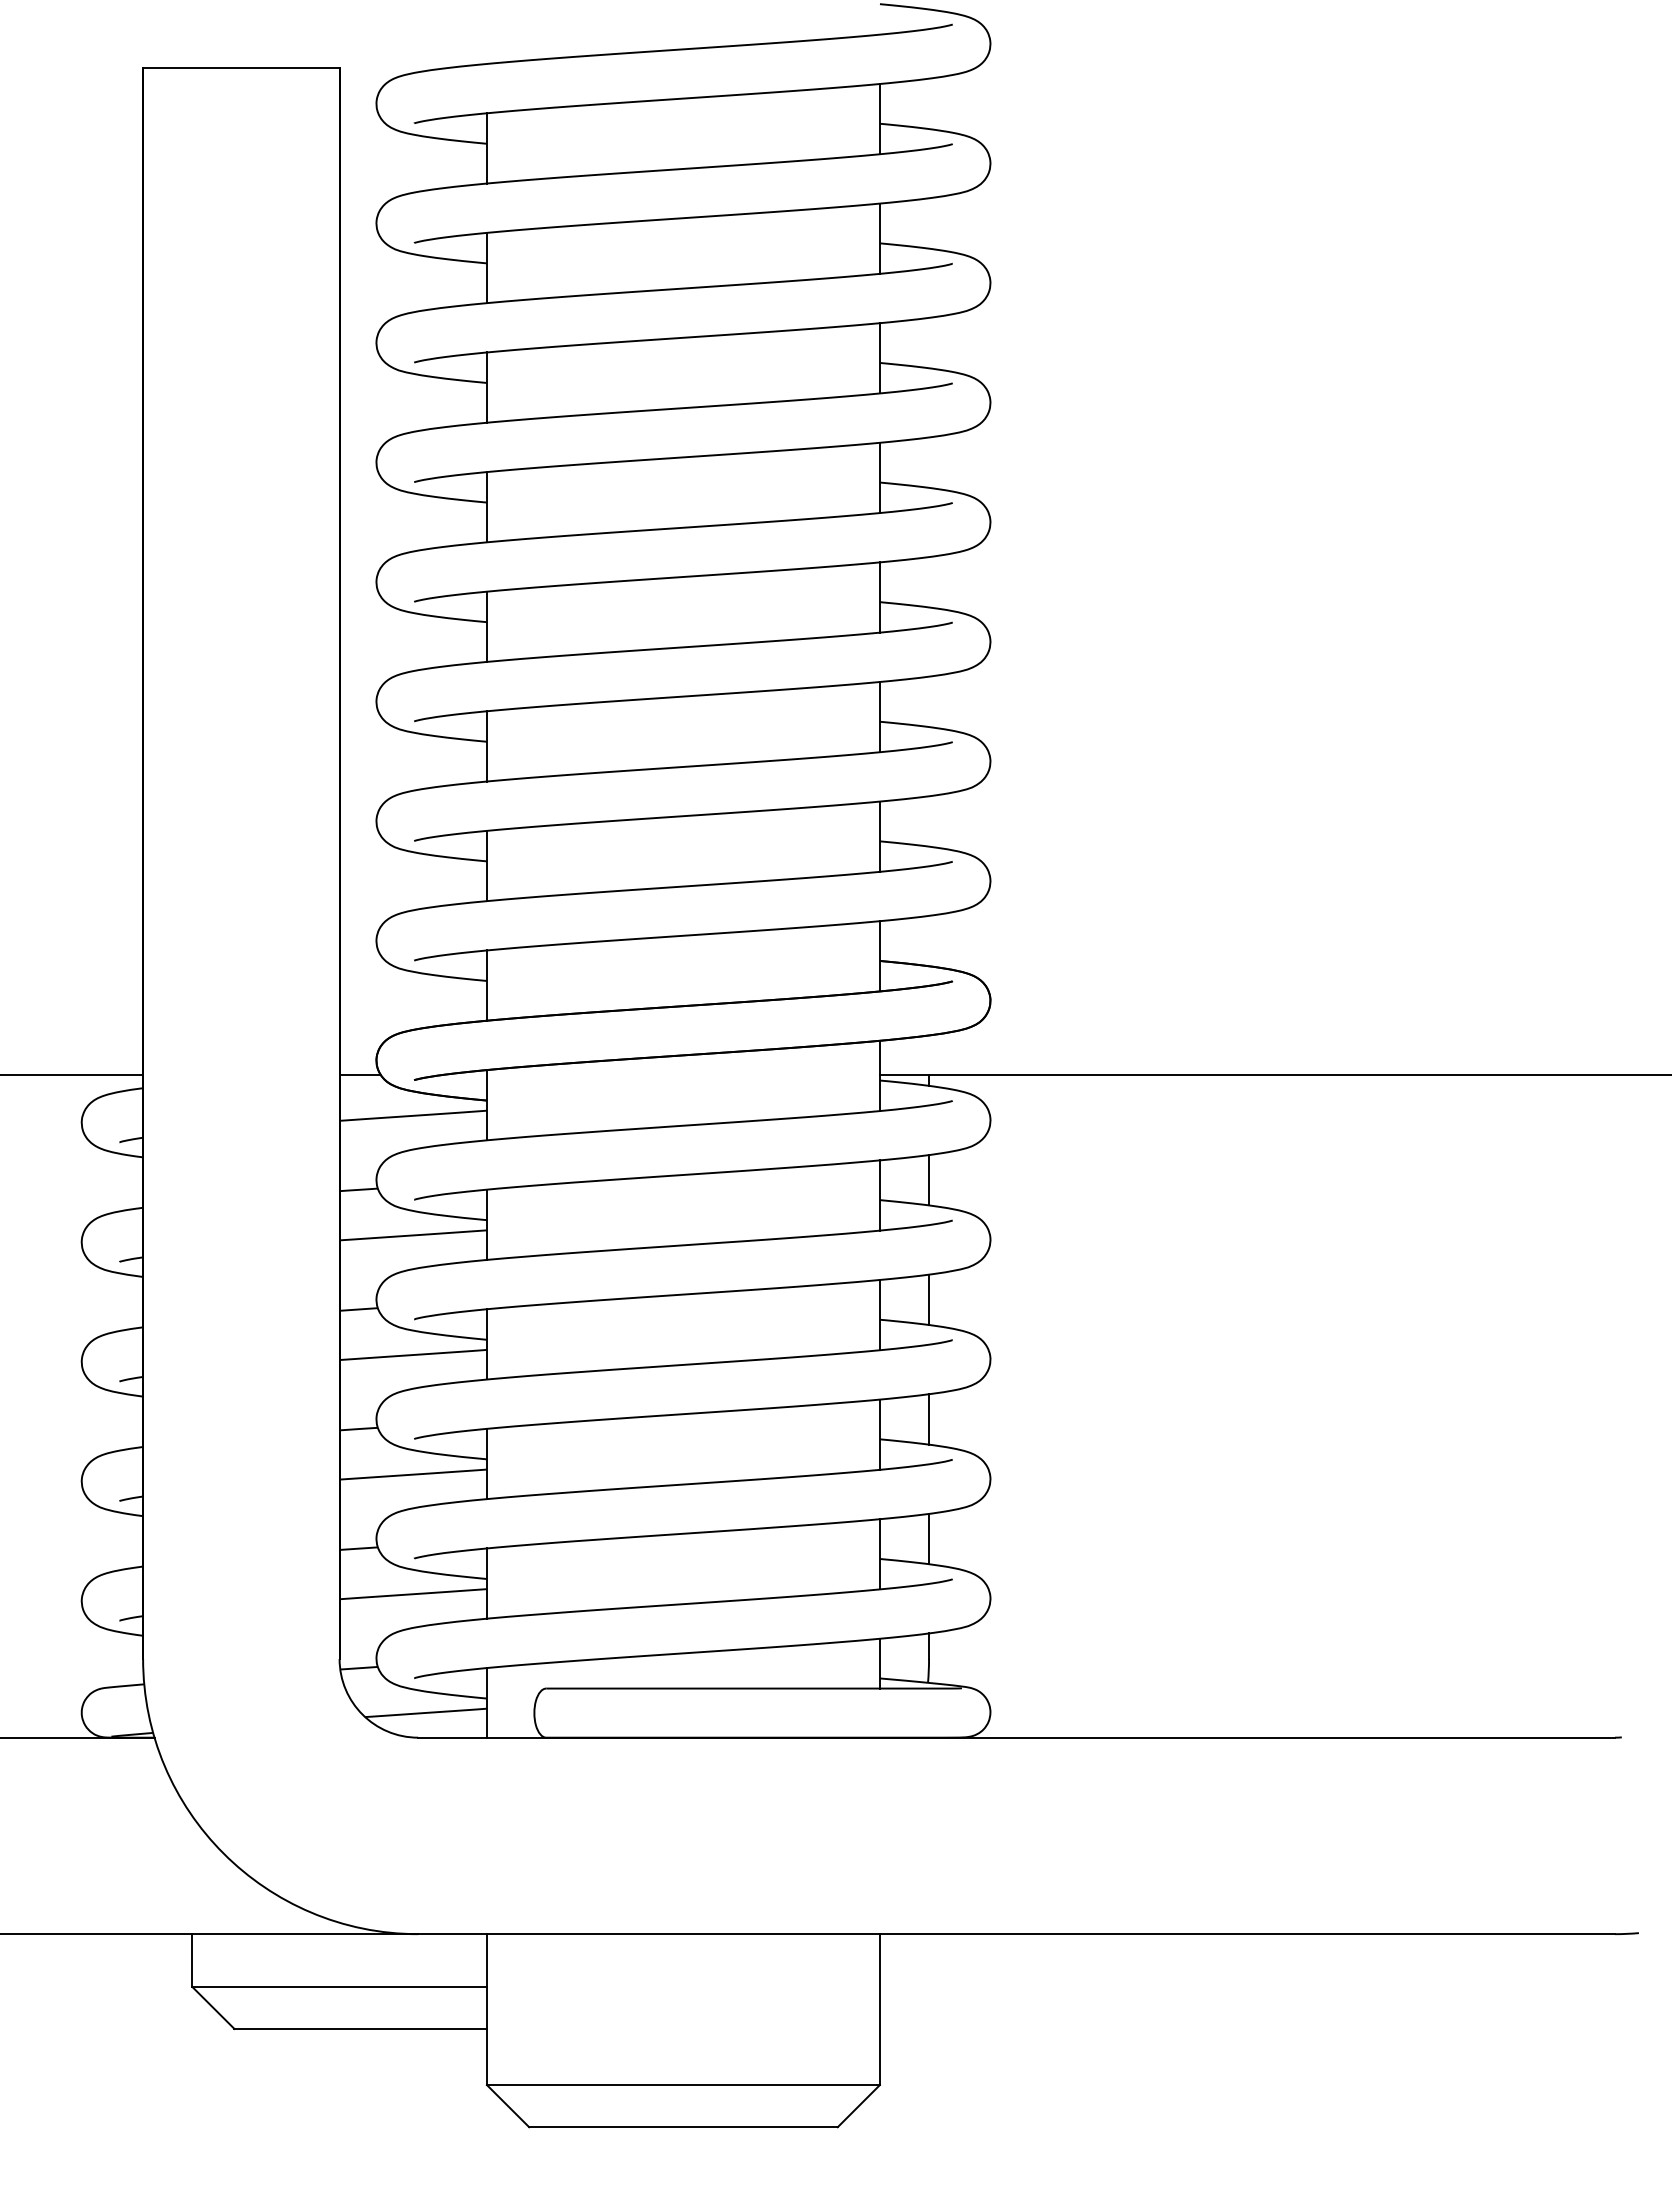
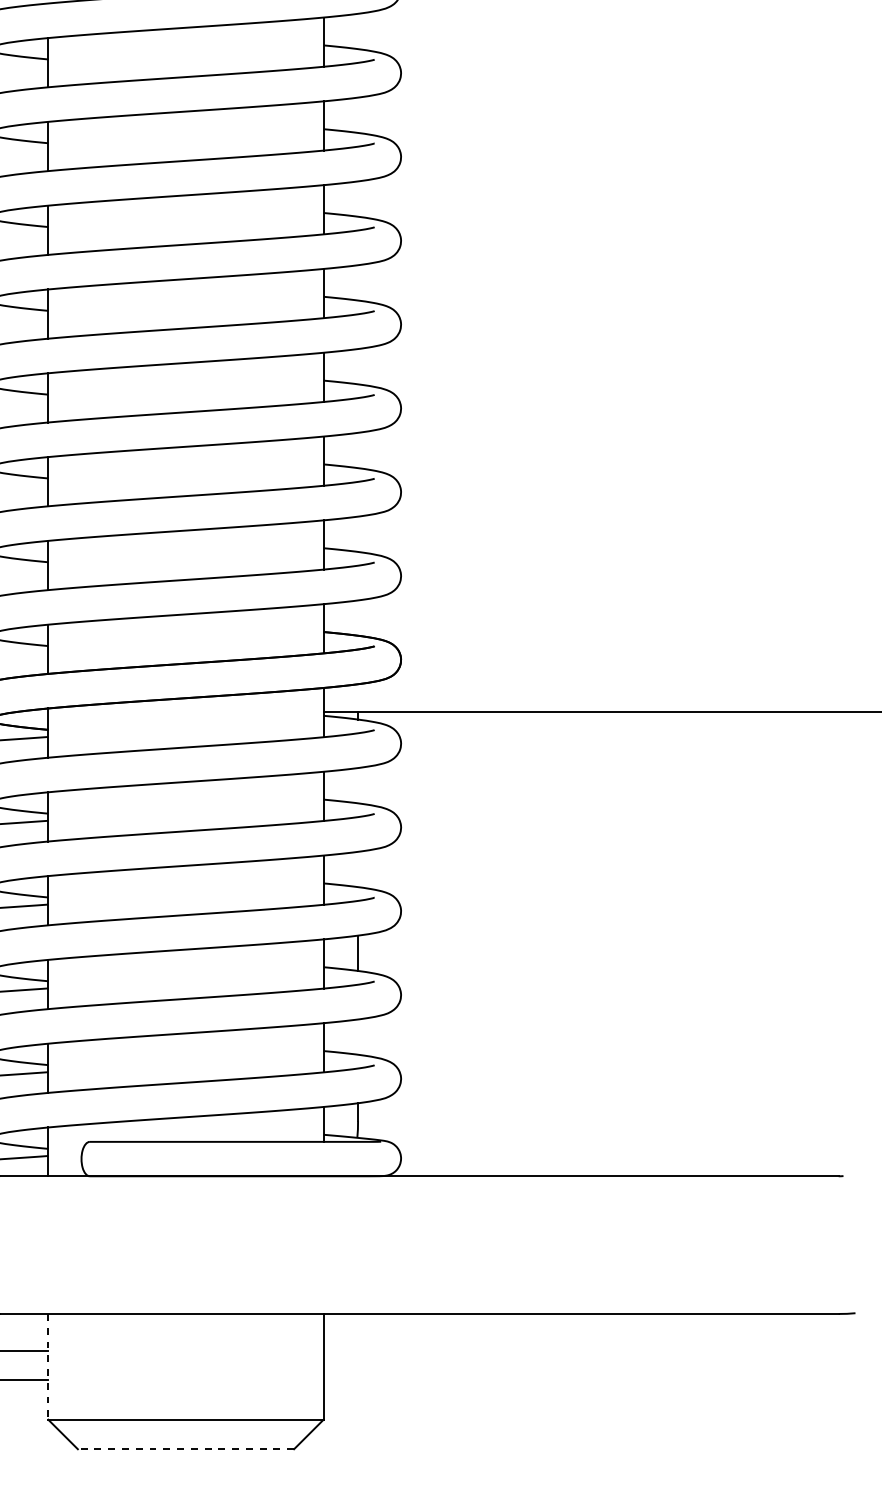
line: (929, 1180) -> (358, 785), removed
line: (929, 1299) -> (358, 869), removed
line: (929, 1538) -> (358, 1036), removed
line: (486, 2010) -> (47, 1367), solid -> dashed
line: (682, 2127) -> (185, 1449), solid -> dashed

